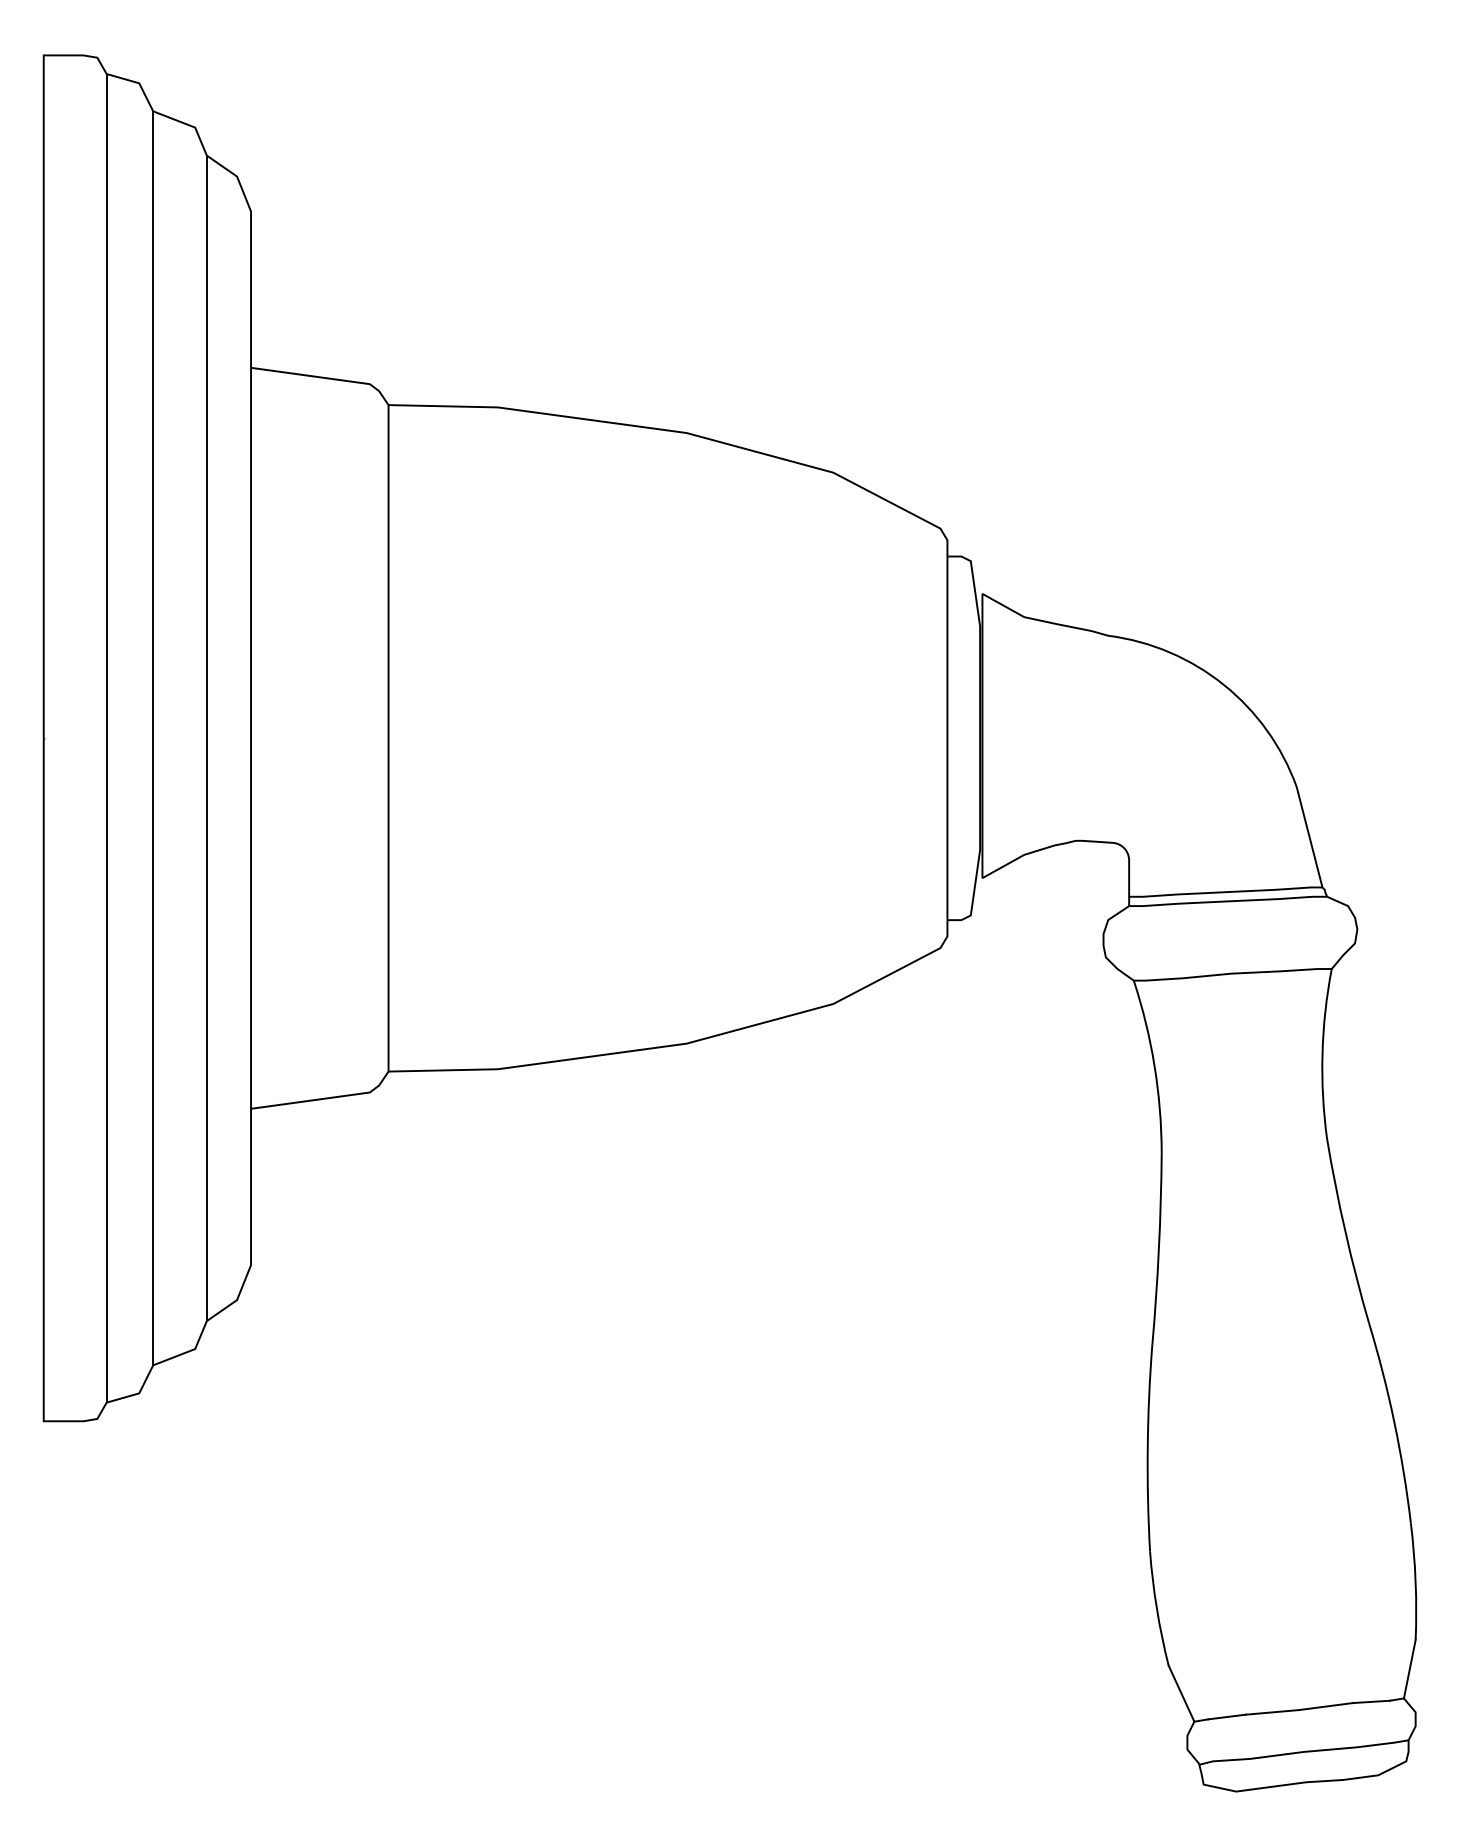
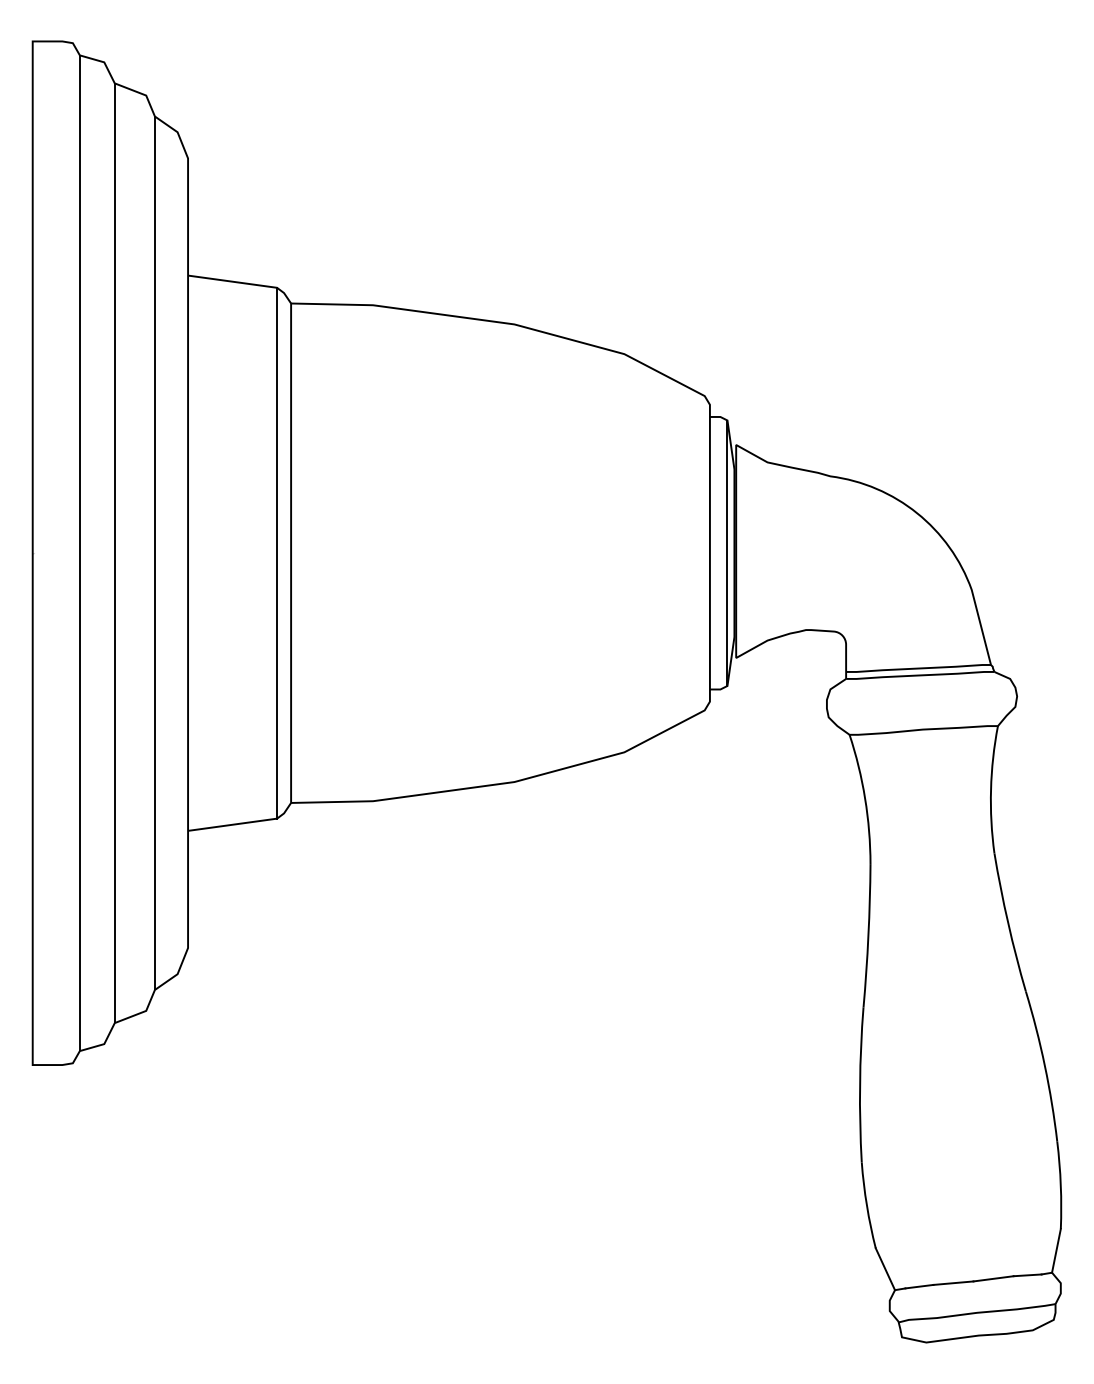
line: (369, 738) -> (276, 553), added
line: (970, 738) -> (727, 553), added

